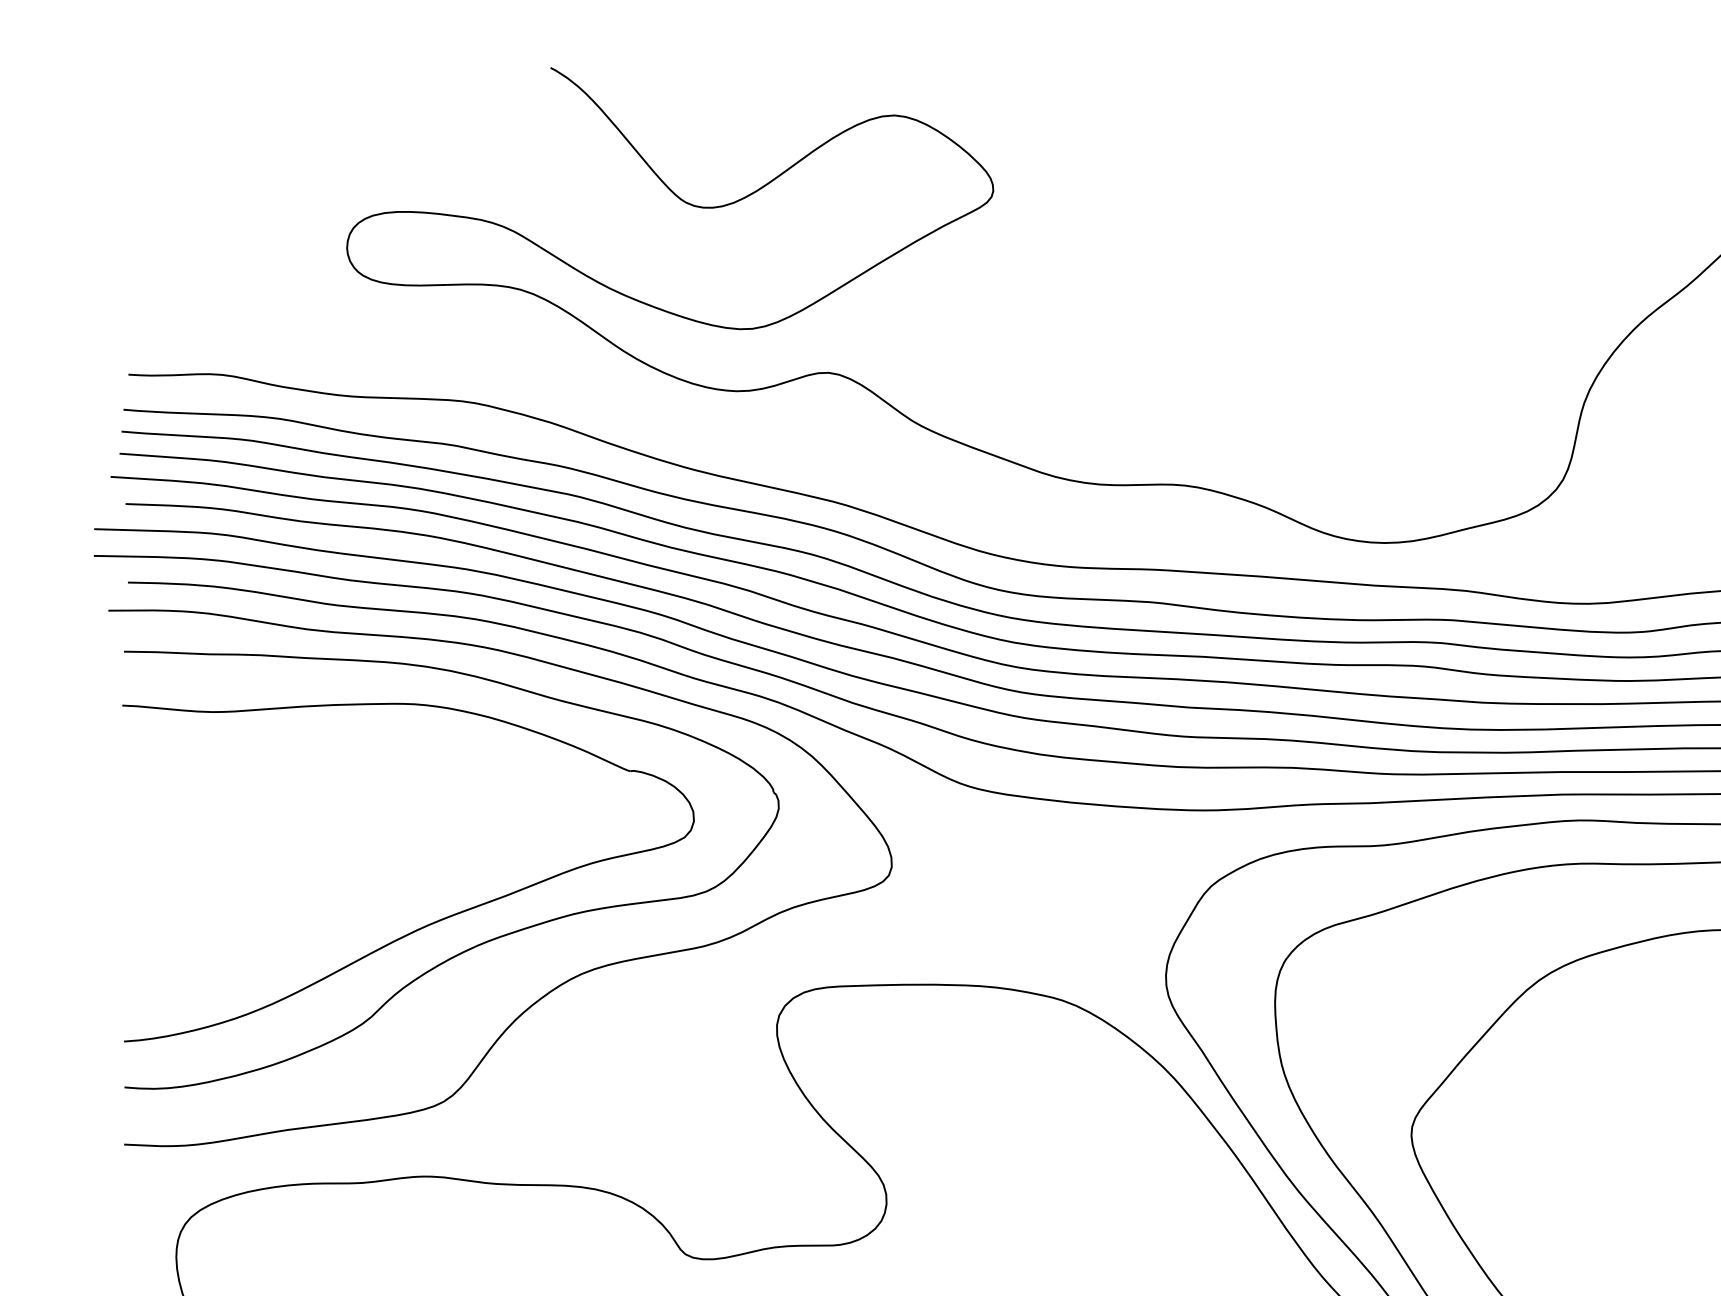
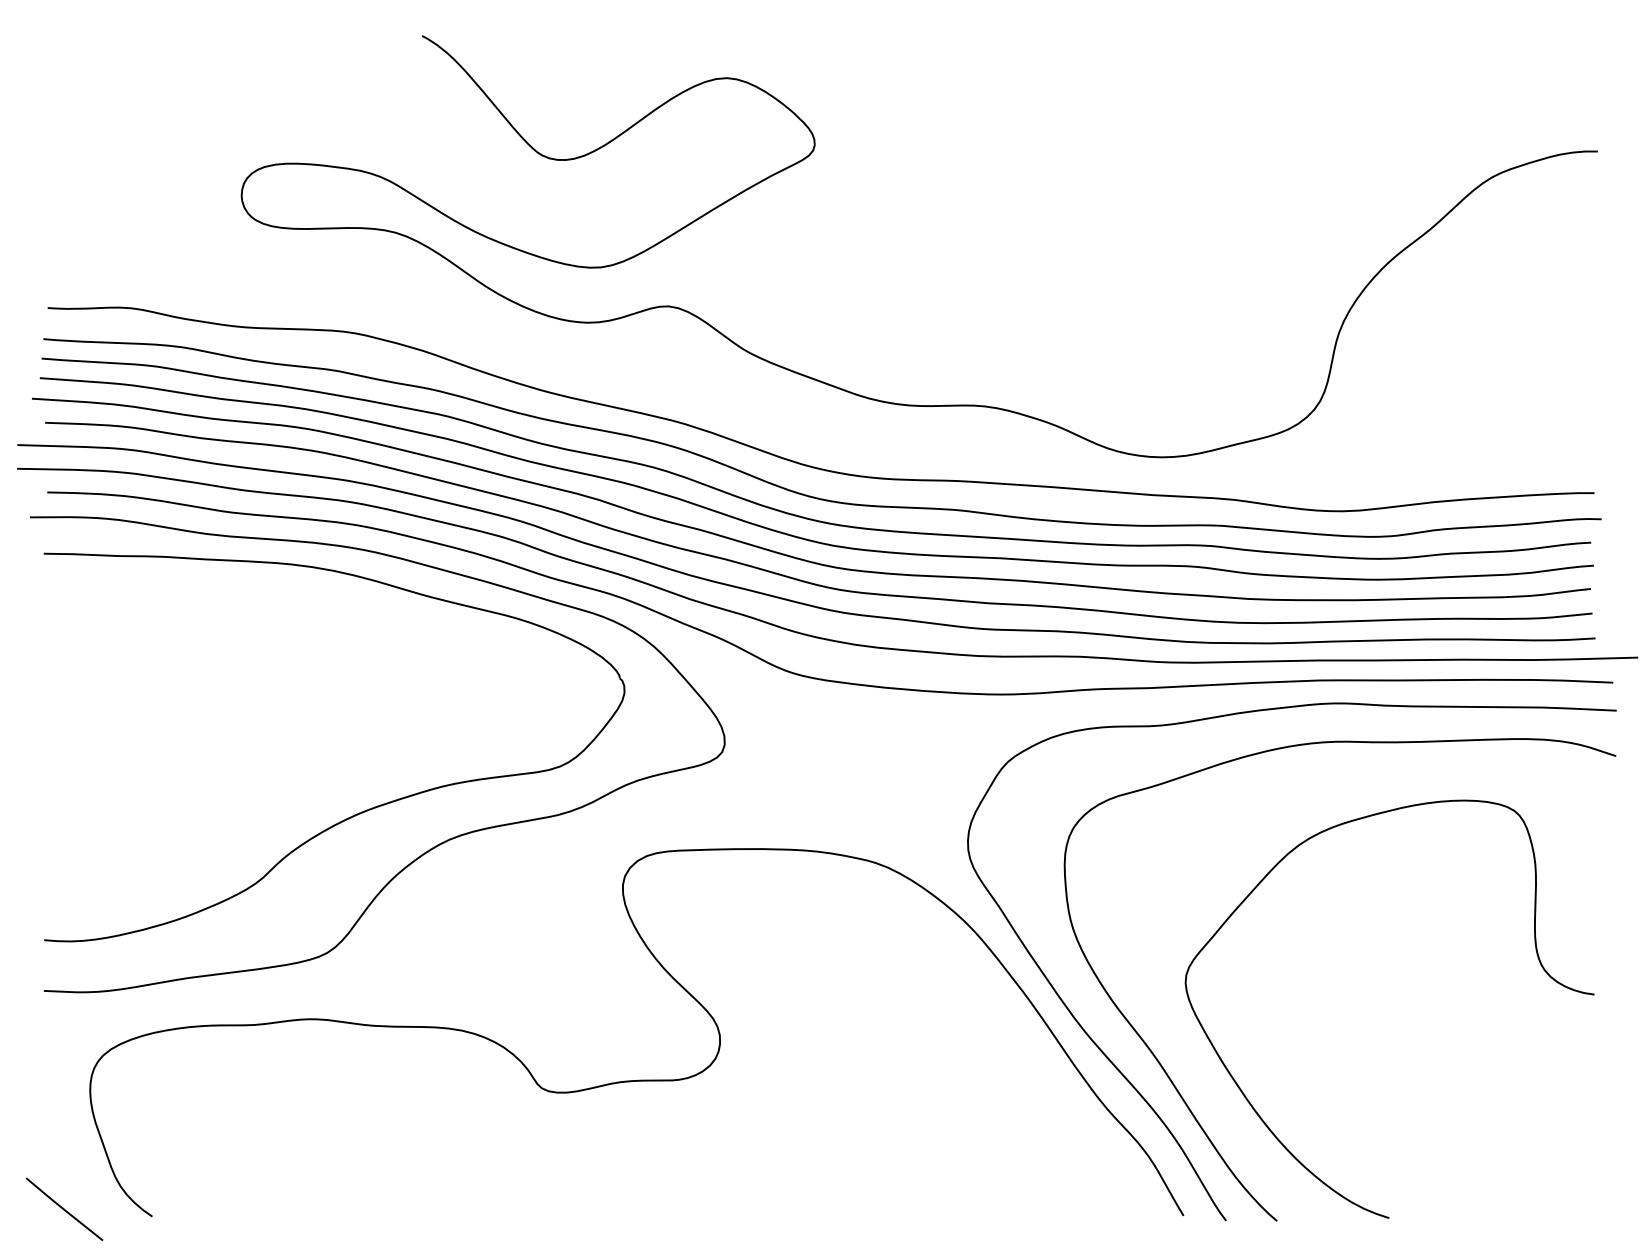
part: (426, 924) -> (312, 795), removed

